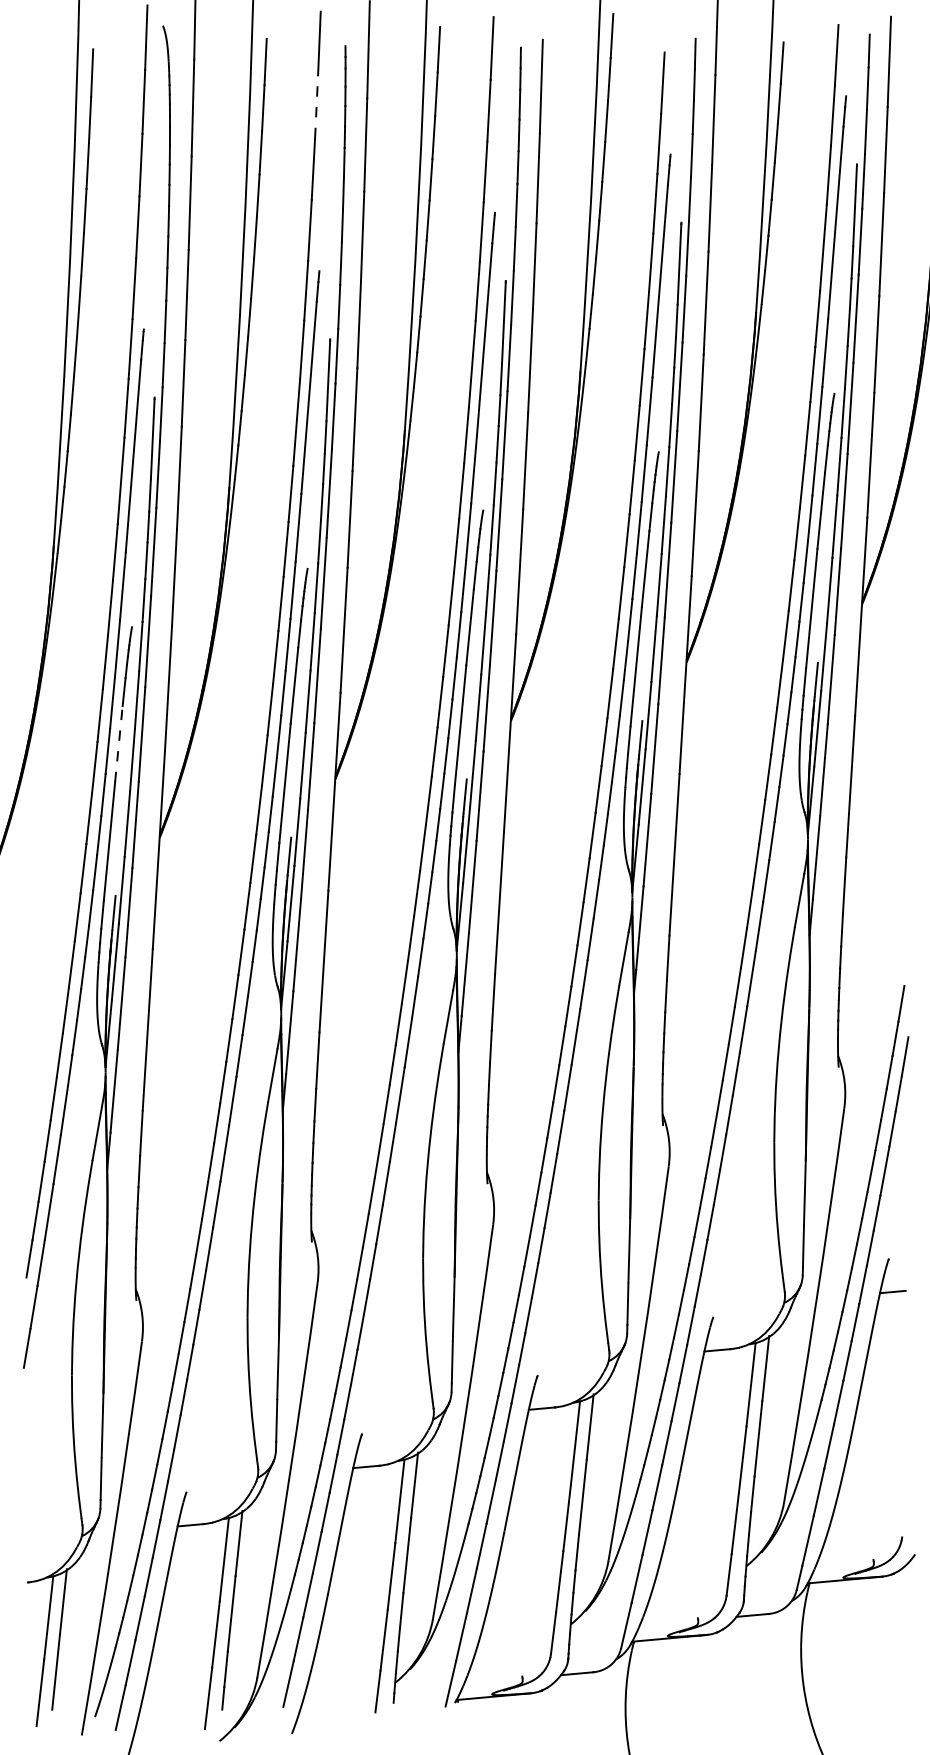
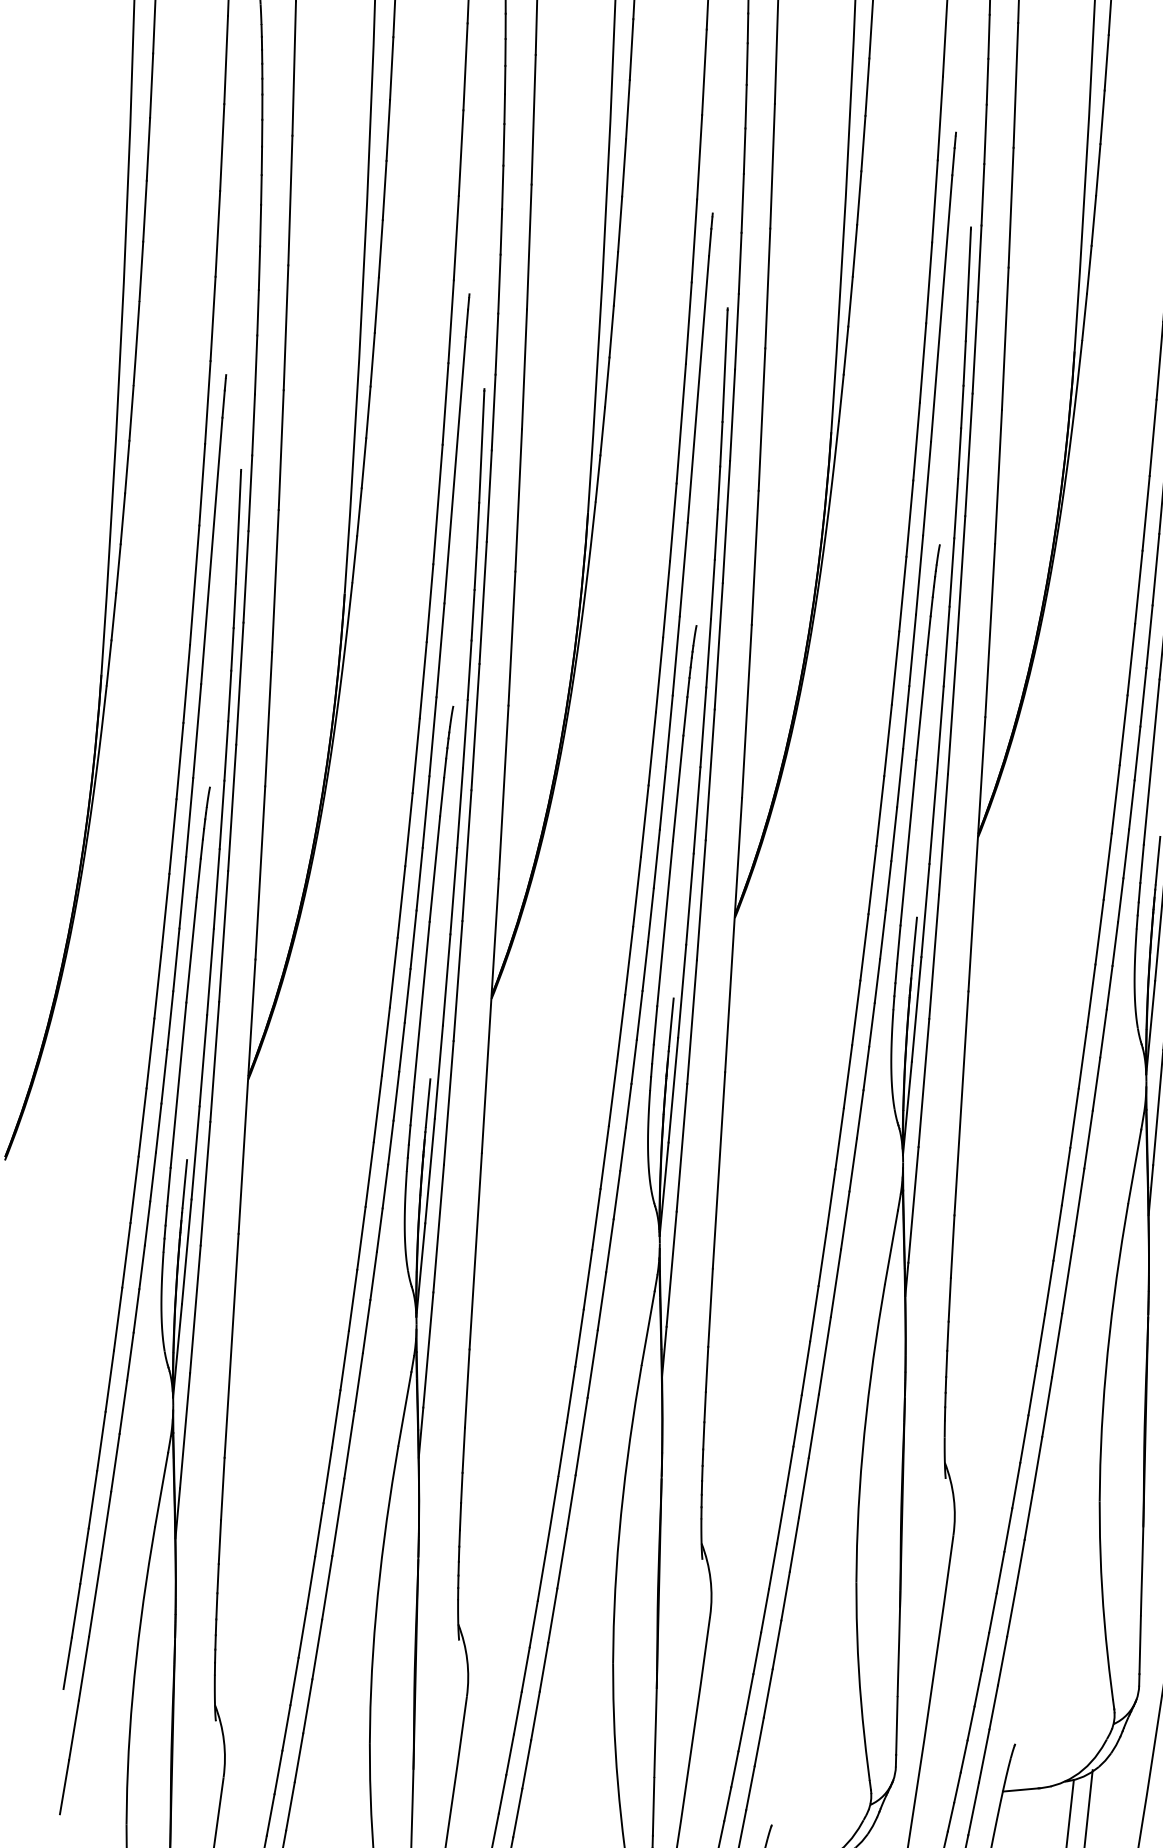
line: (316, 106) -> (465, 66), dashed -> solid
line: (118, 743) -> (191, 949), dashed -> solid

